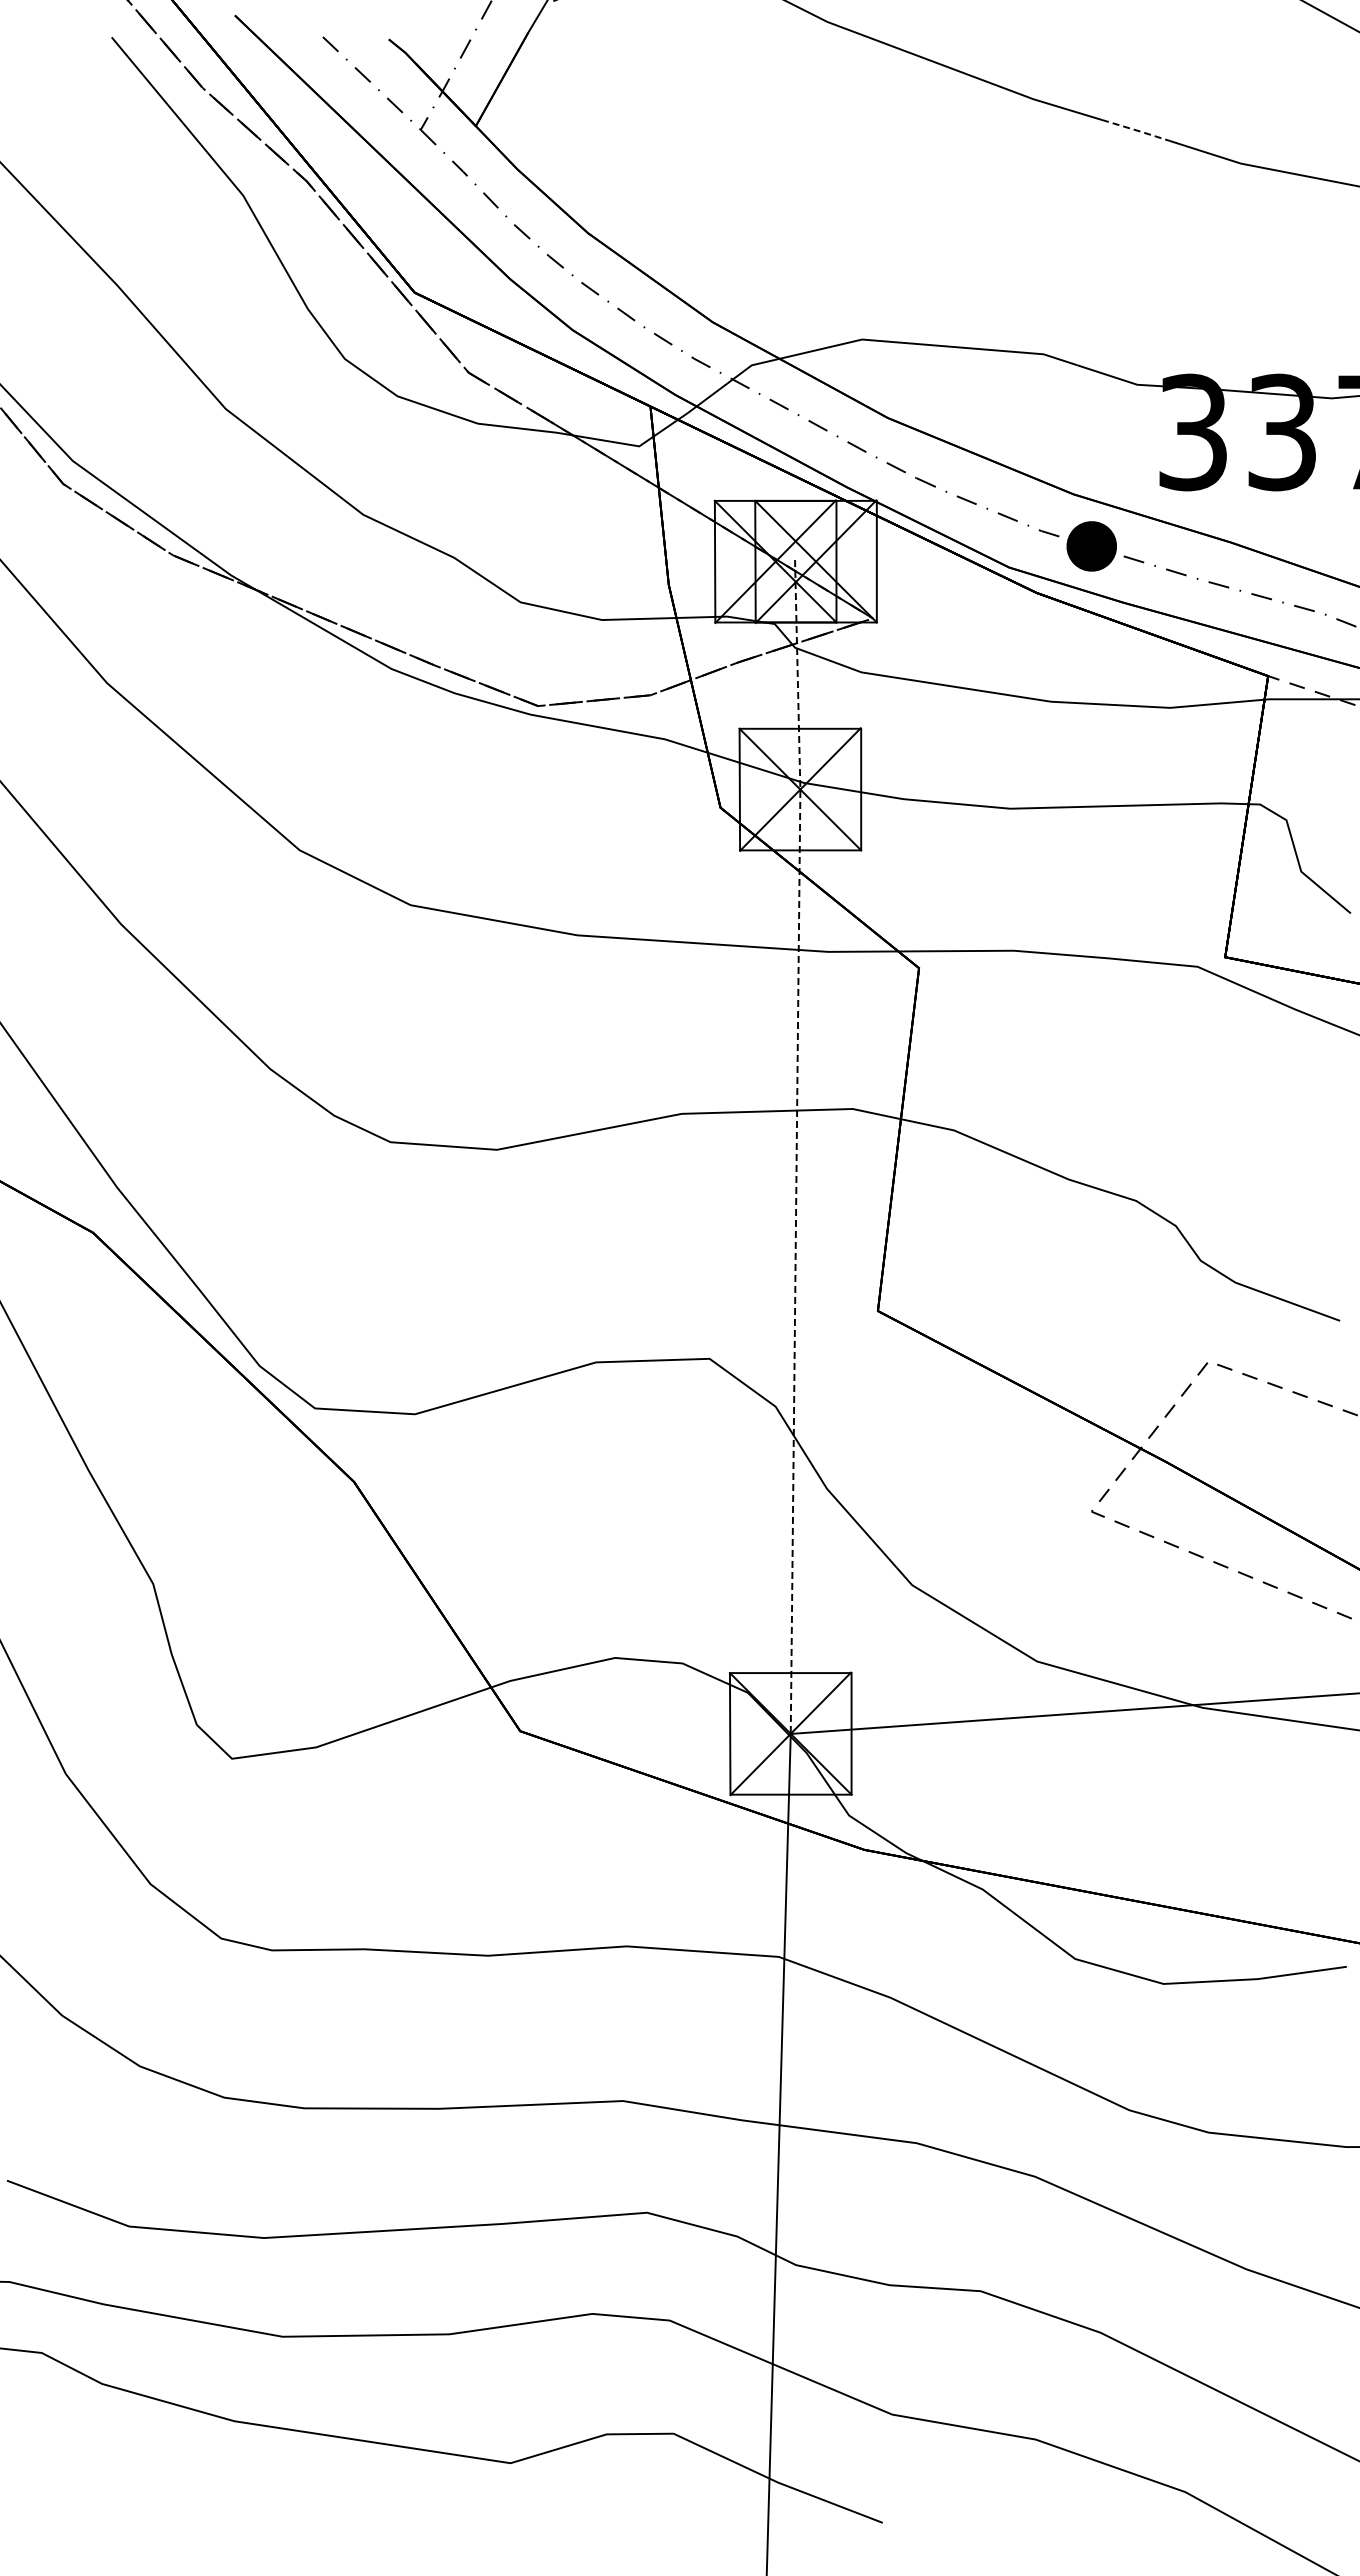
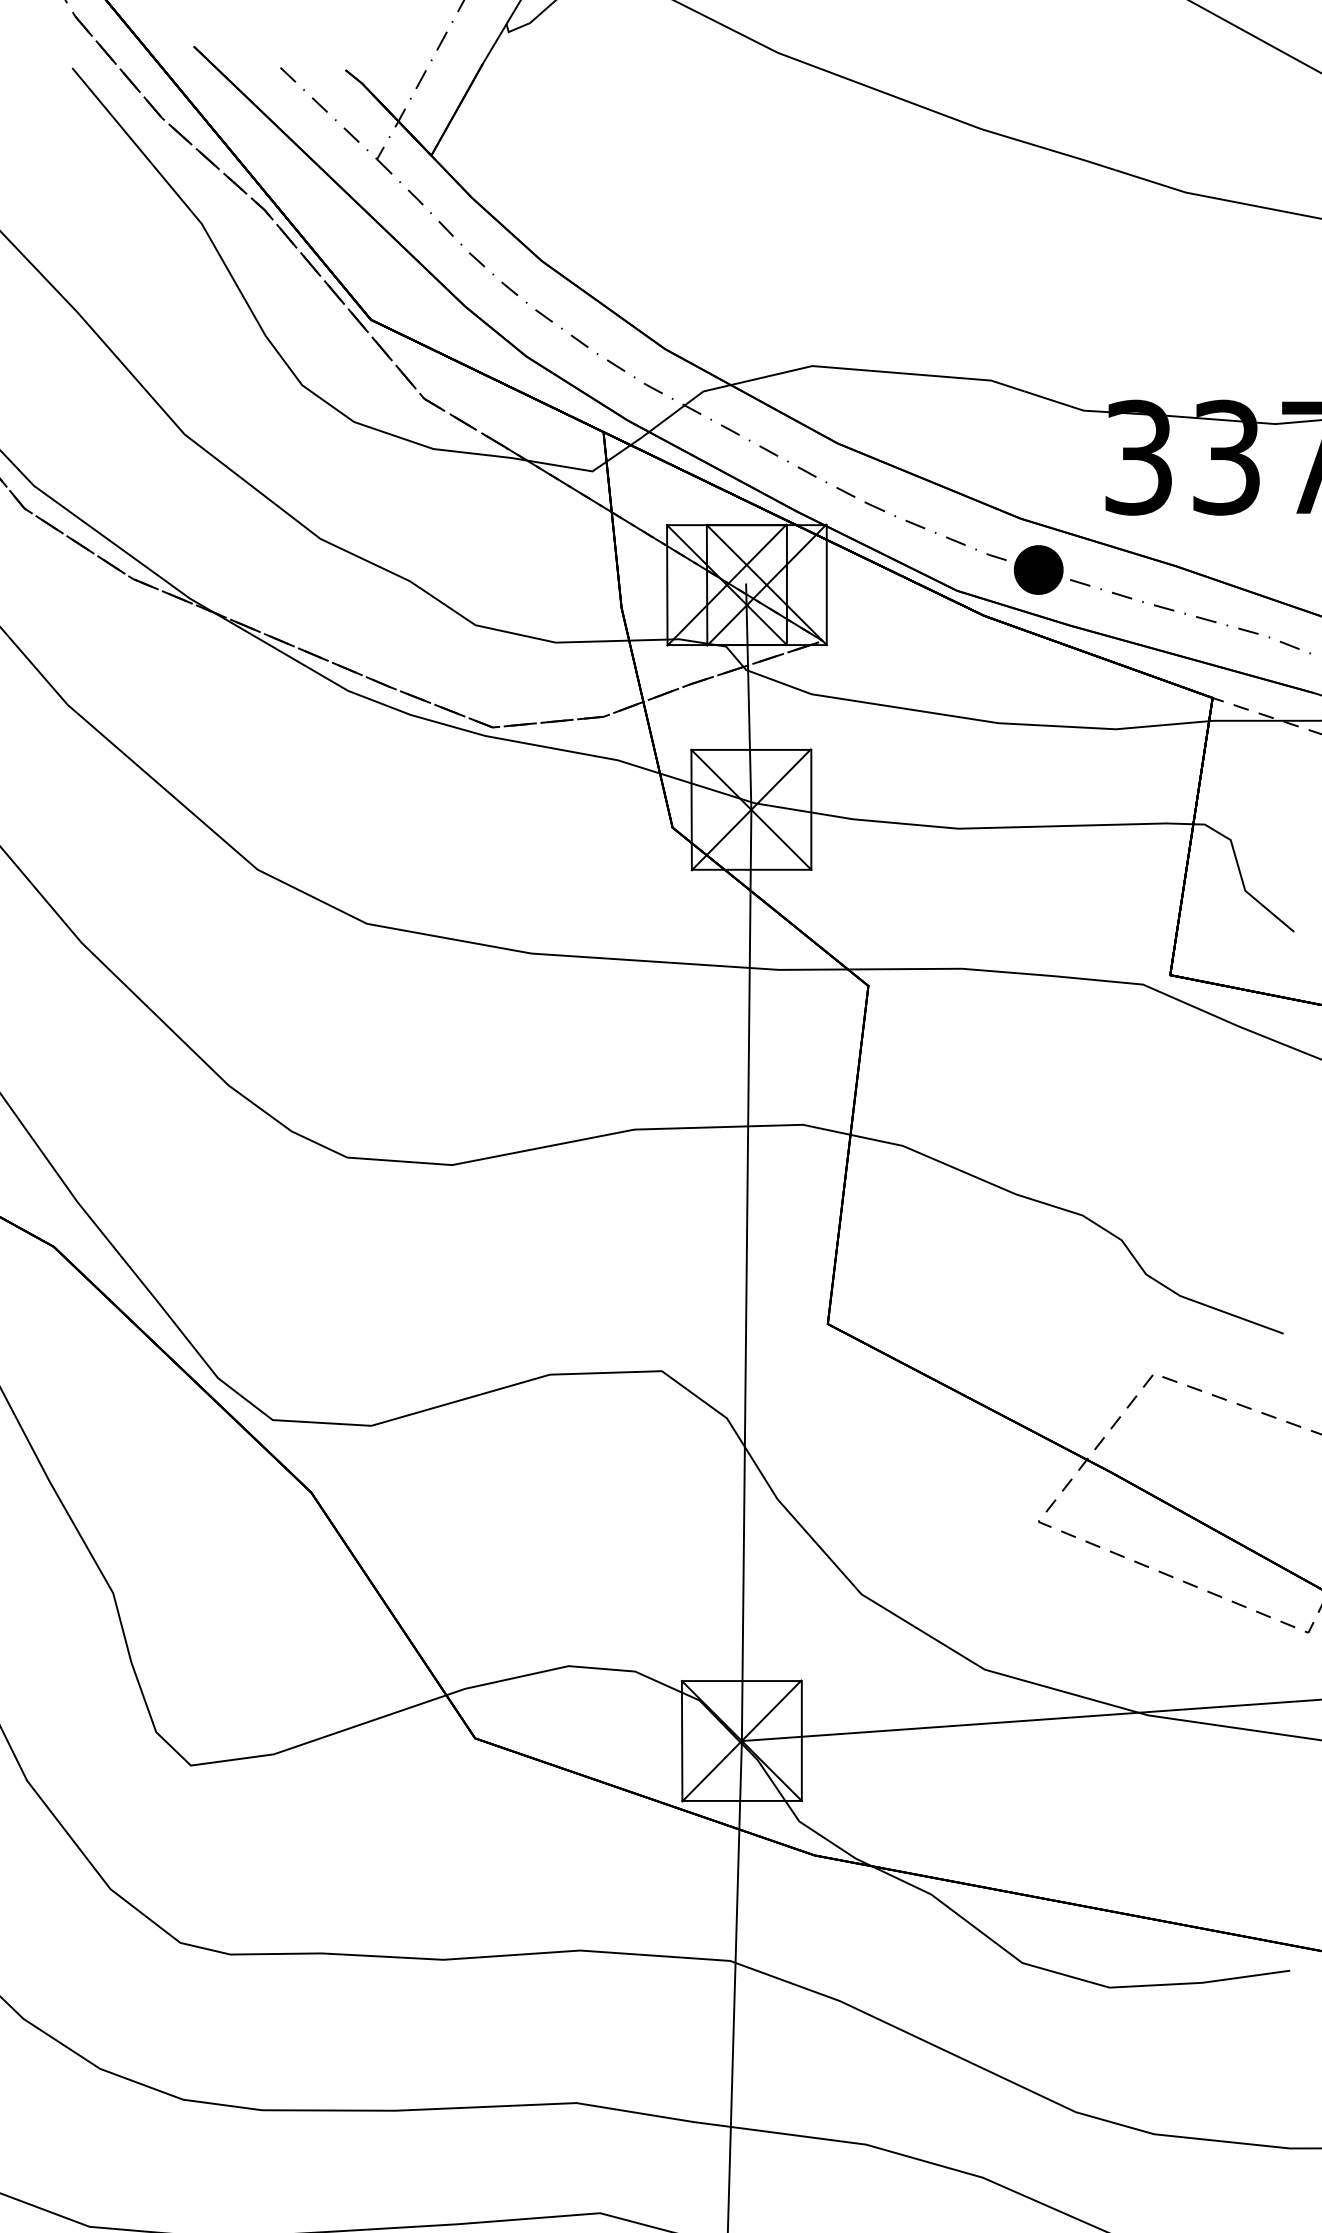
line: (1136, 130) -> (1082, 159), dashed -> solid
line: (796, 1146) -> (747, 1161), dashed -> solid

